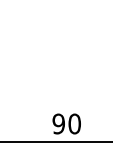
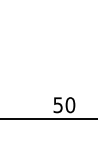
text: (57, 123) -> (57, 104), 90 -> 50

